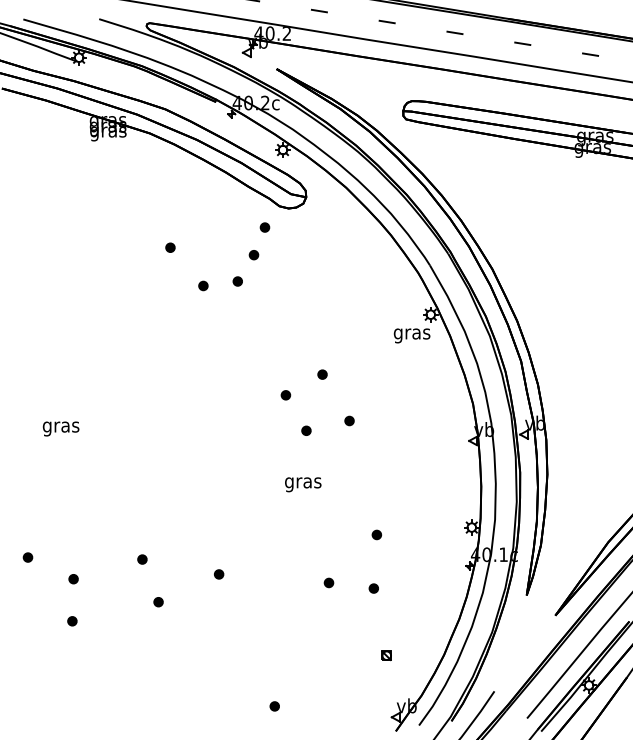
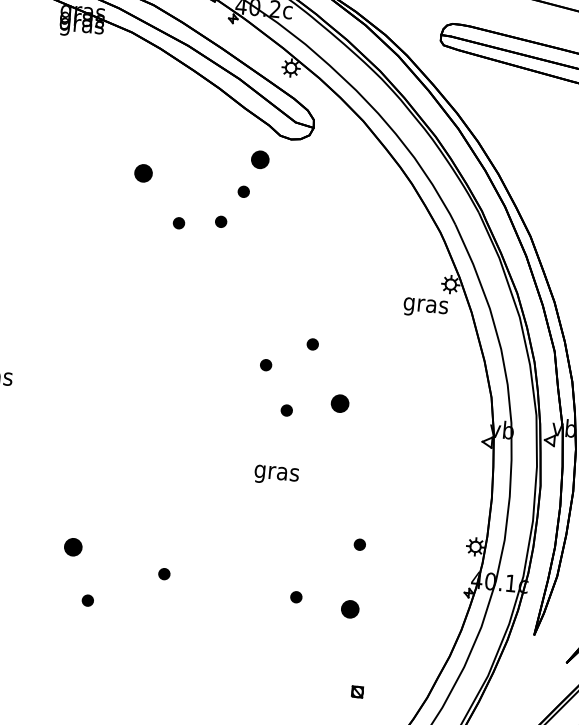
part: (264, 227) -> (259, 159), size x1.6
part: (170, 247) -> (143, 172), size x1.6
part: (349, 420) -> (340, 403), size x1.6
part: (142, 559) -> (73, 547), size x1.6
part: (373, 588) -> (349, 609), size x1.6

